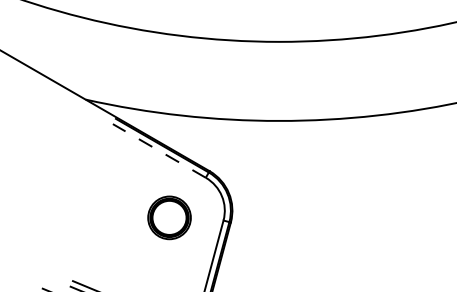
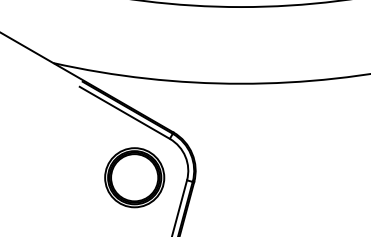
line: (159, 150) -> (124, 112), dashed -> solid
part: (169, 217) -> (134, 177), size x1.43

